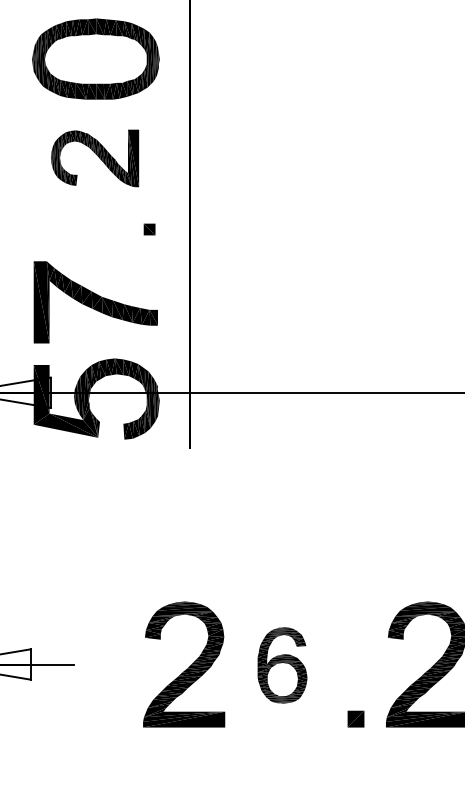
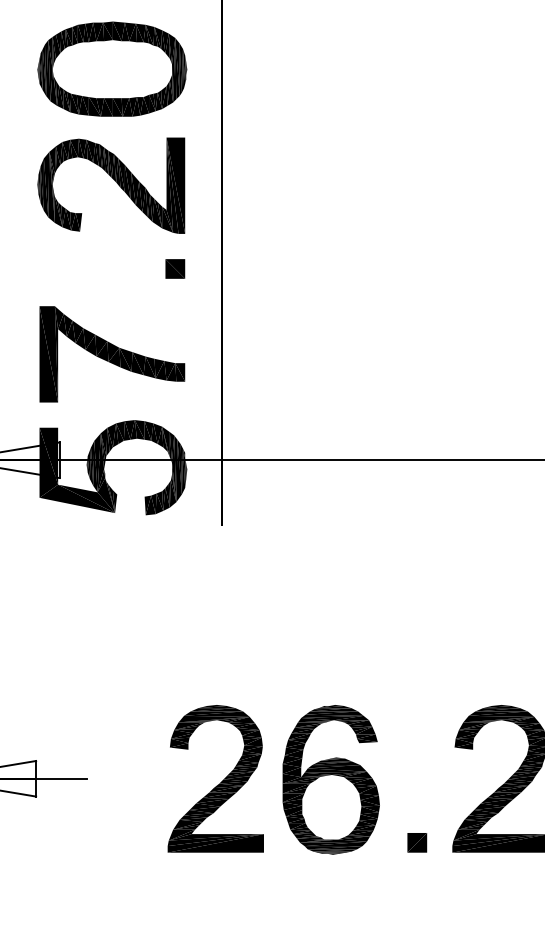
part: (95, 158) -> (111, 185), size x1.43
part: (149, 229) -> (175, 268), size x1.43
part: (281, 665) -> (330, 779), size x1.67

